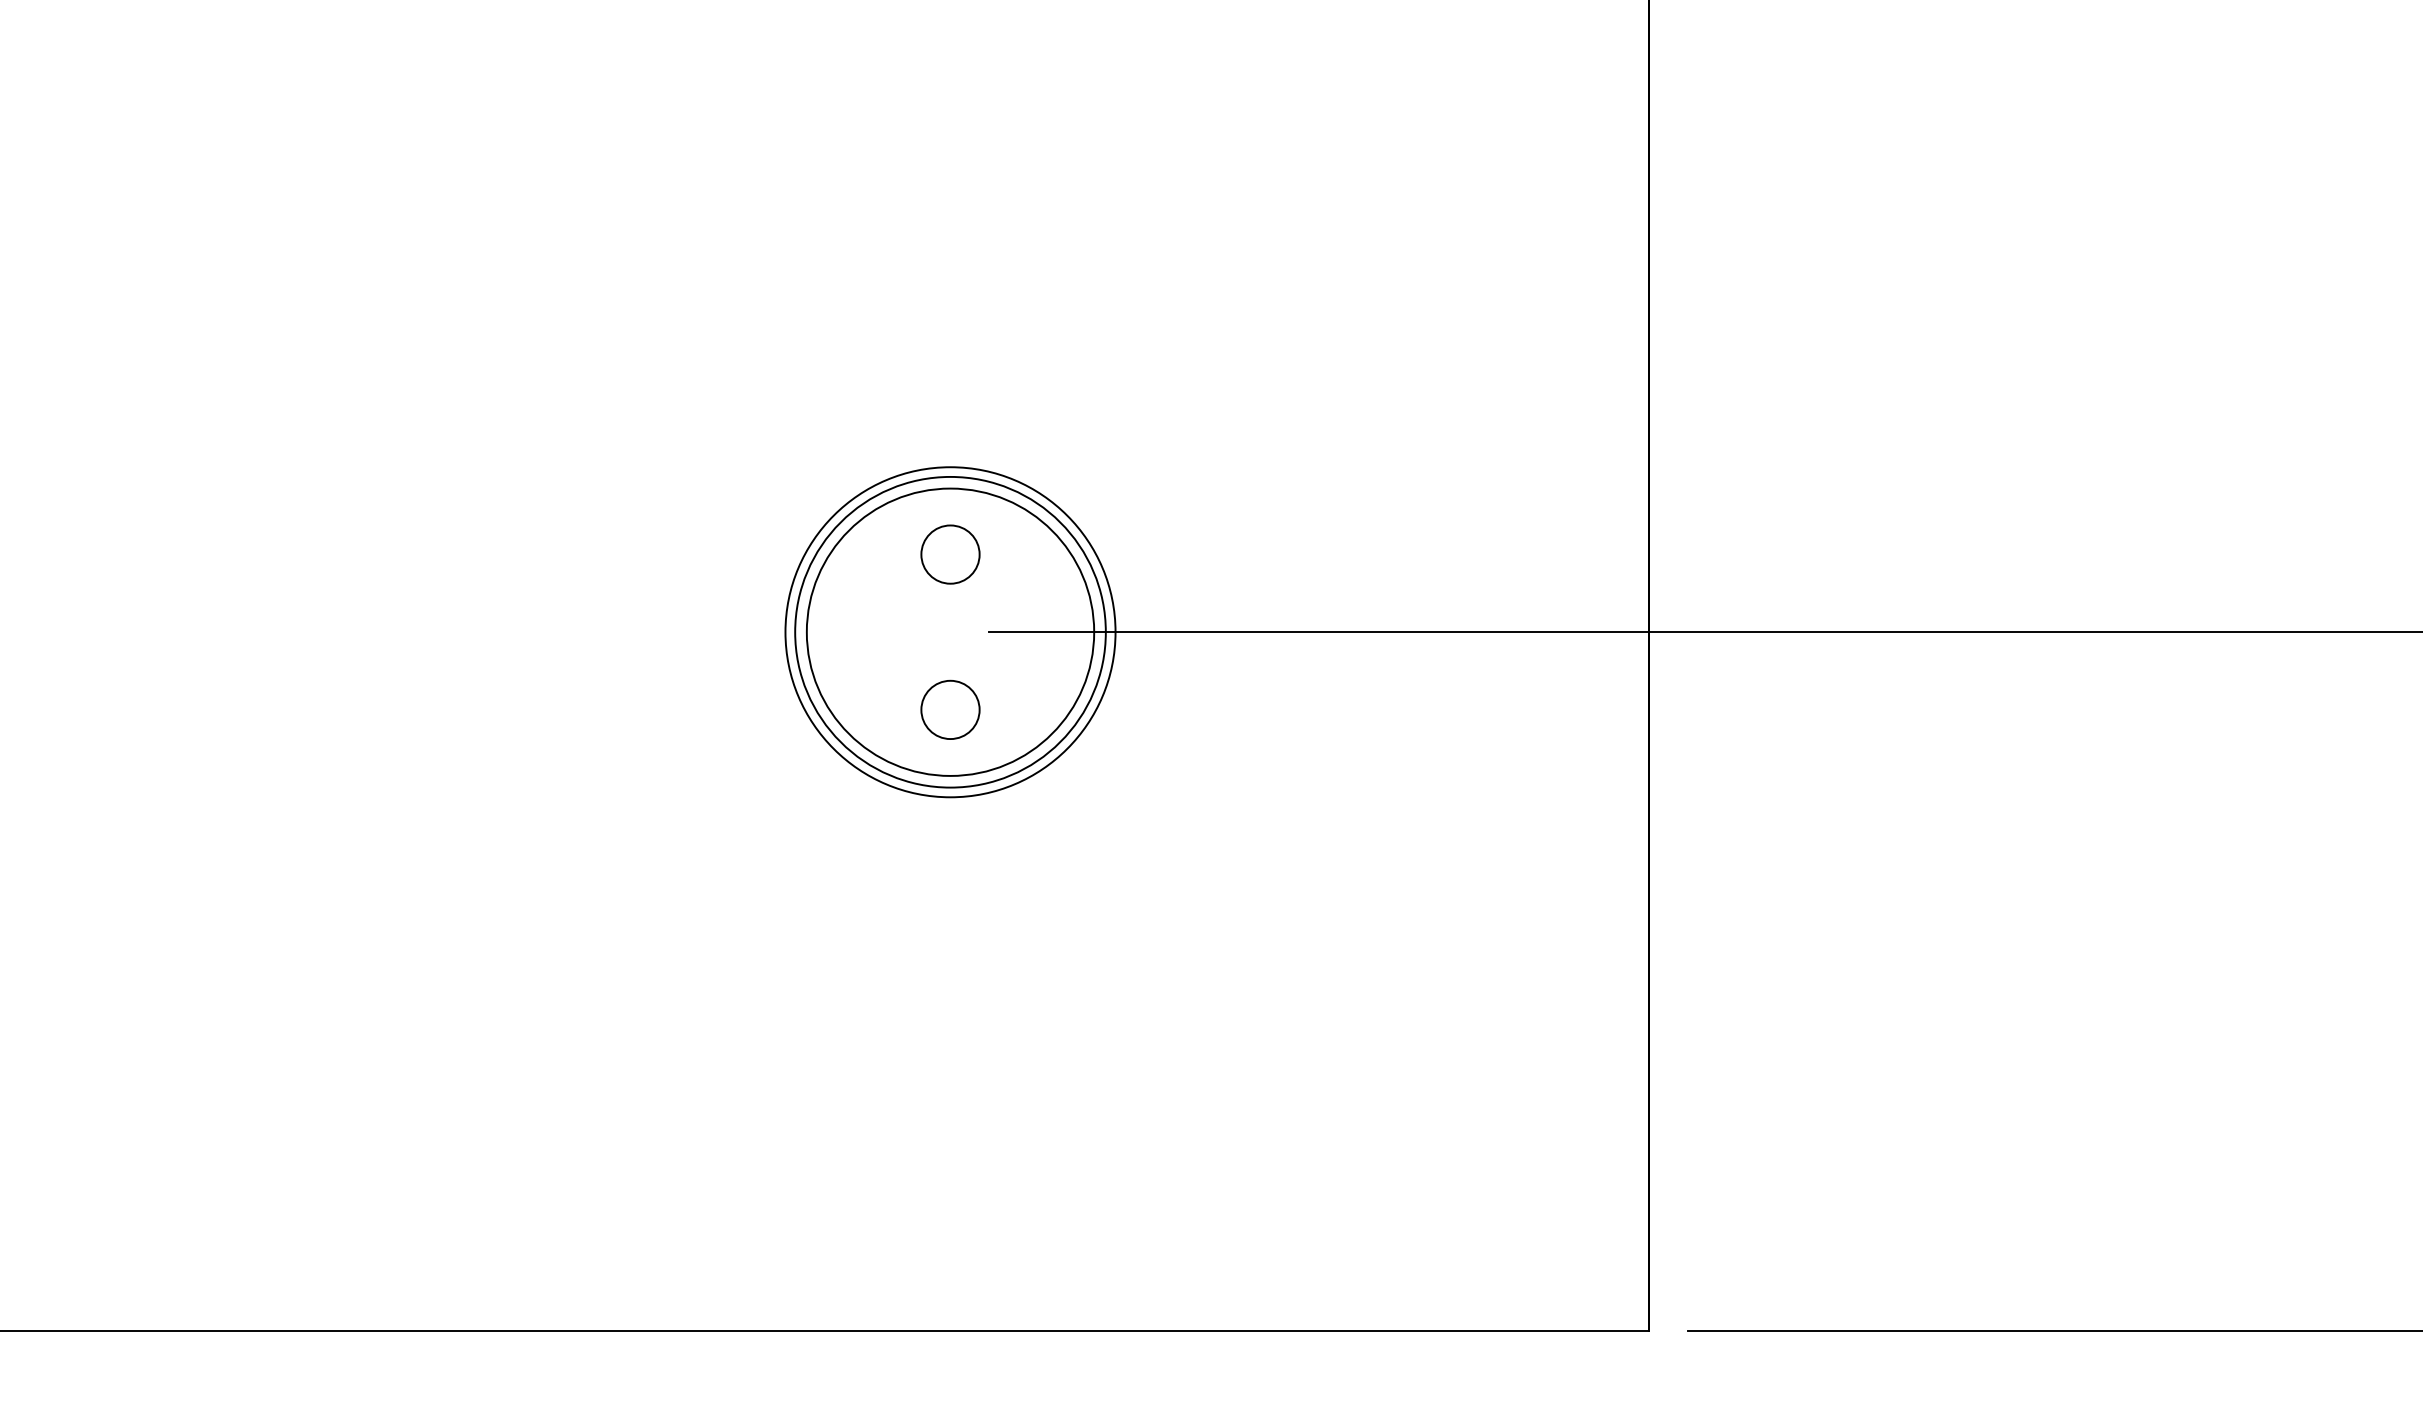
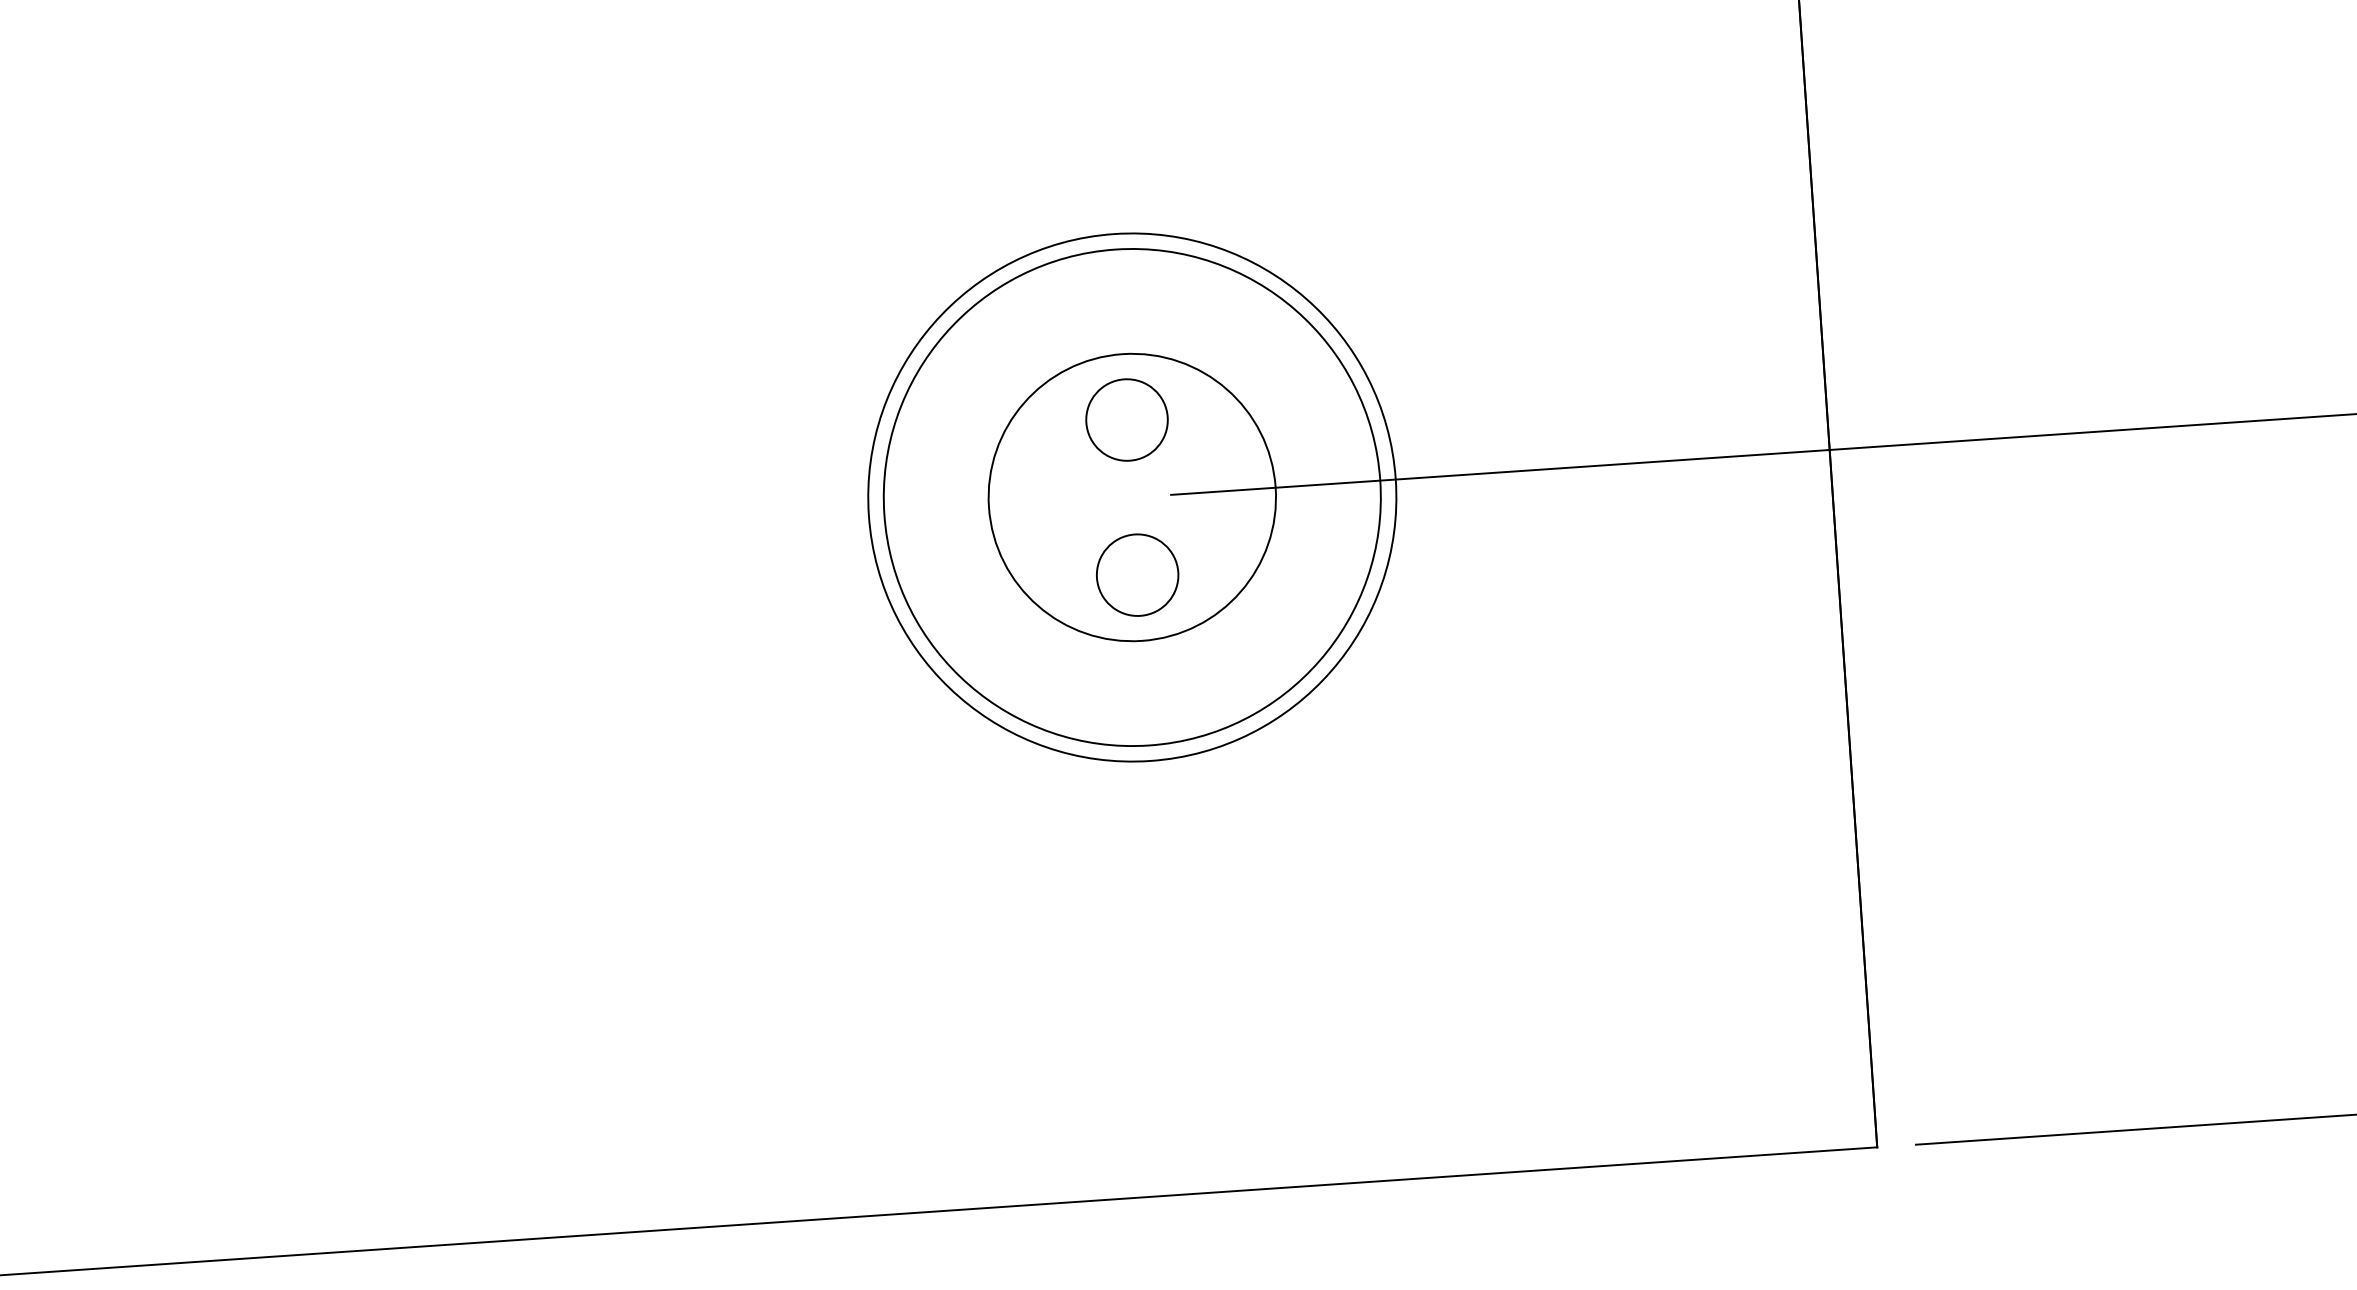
circle: (950, 554) -> (1127, 419), size x1.4
circle: (950, 631) -> (1132, 496), size x1.6
circle: (950, 632) -> (1132, 497), size x1.6
circle: (950, 709) -> (1137, 574), size x1.4

